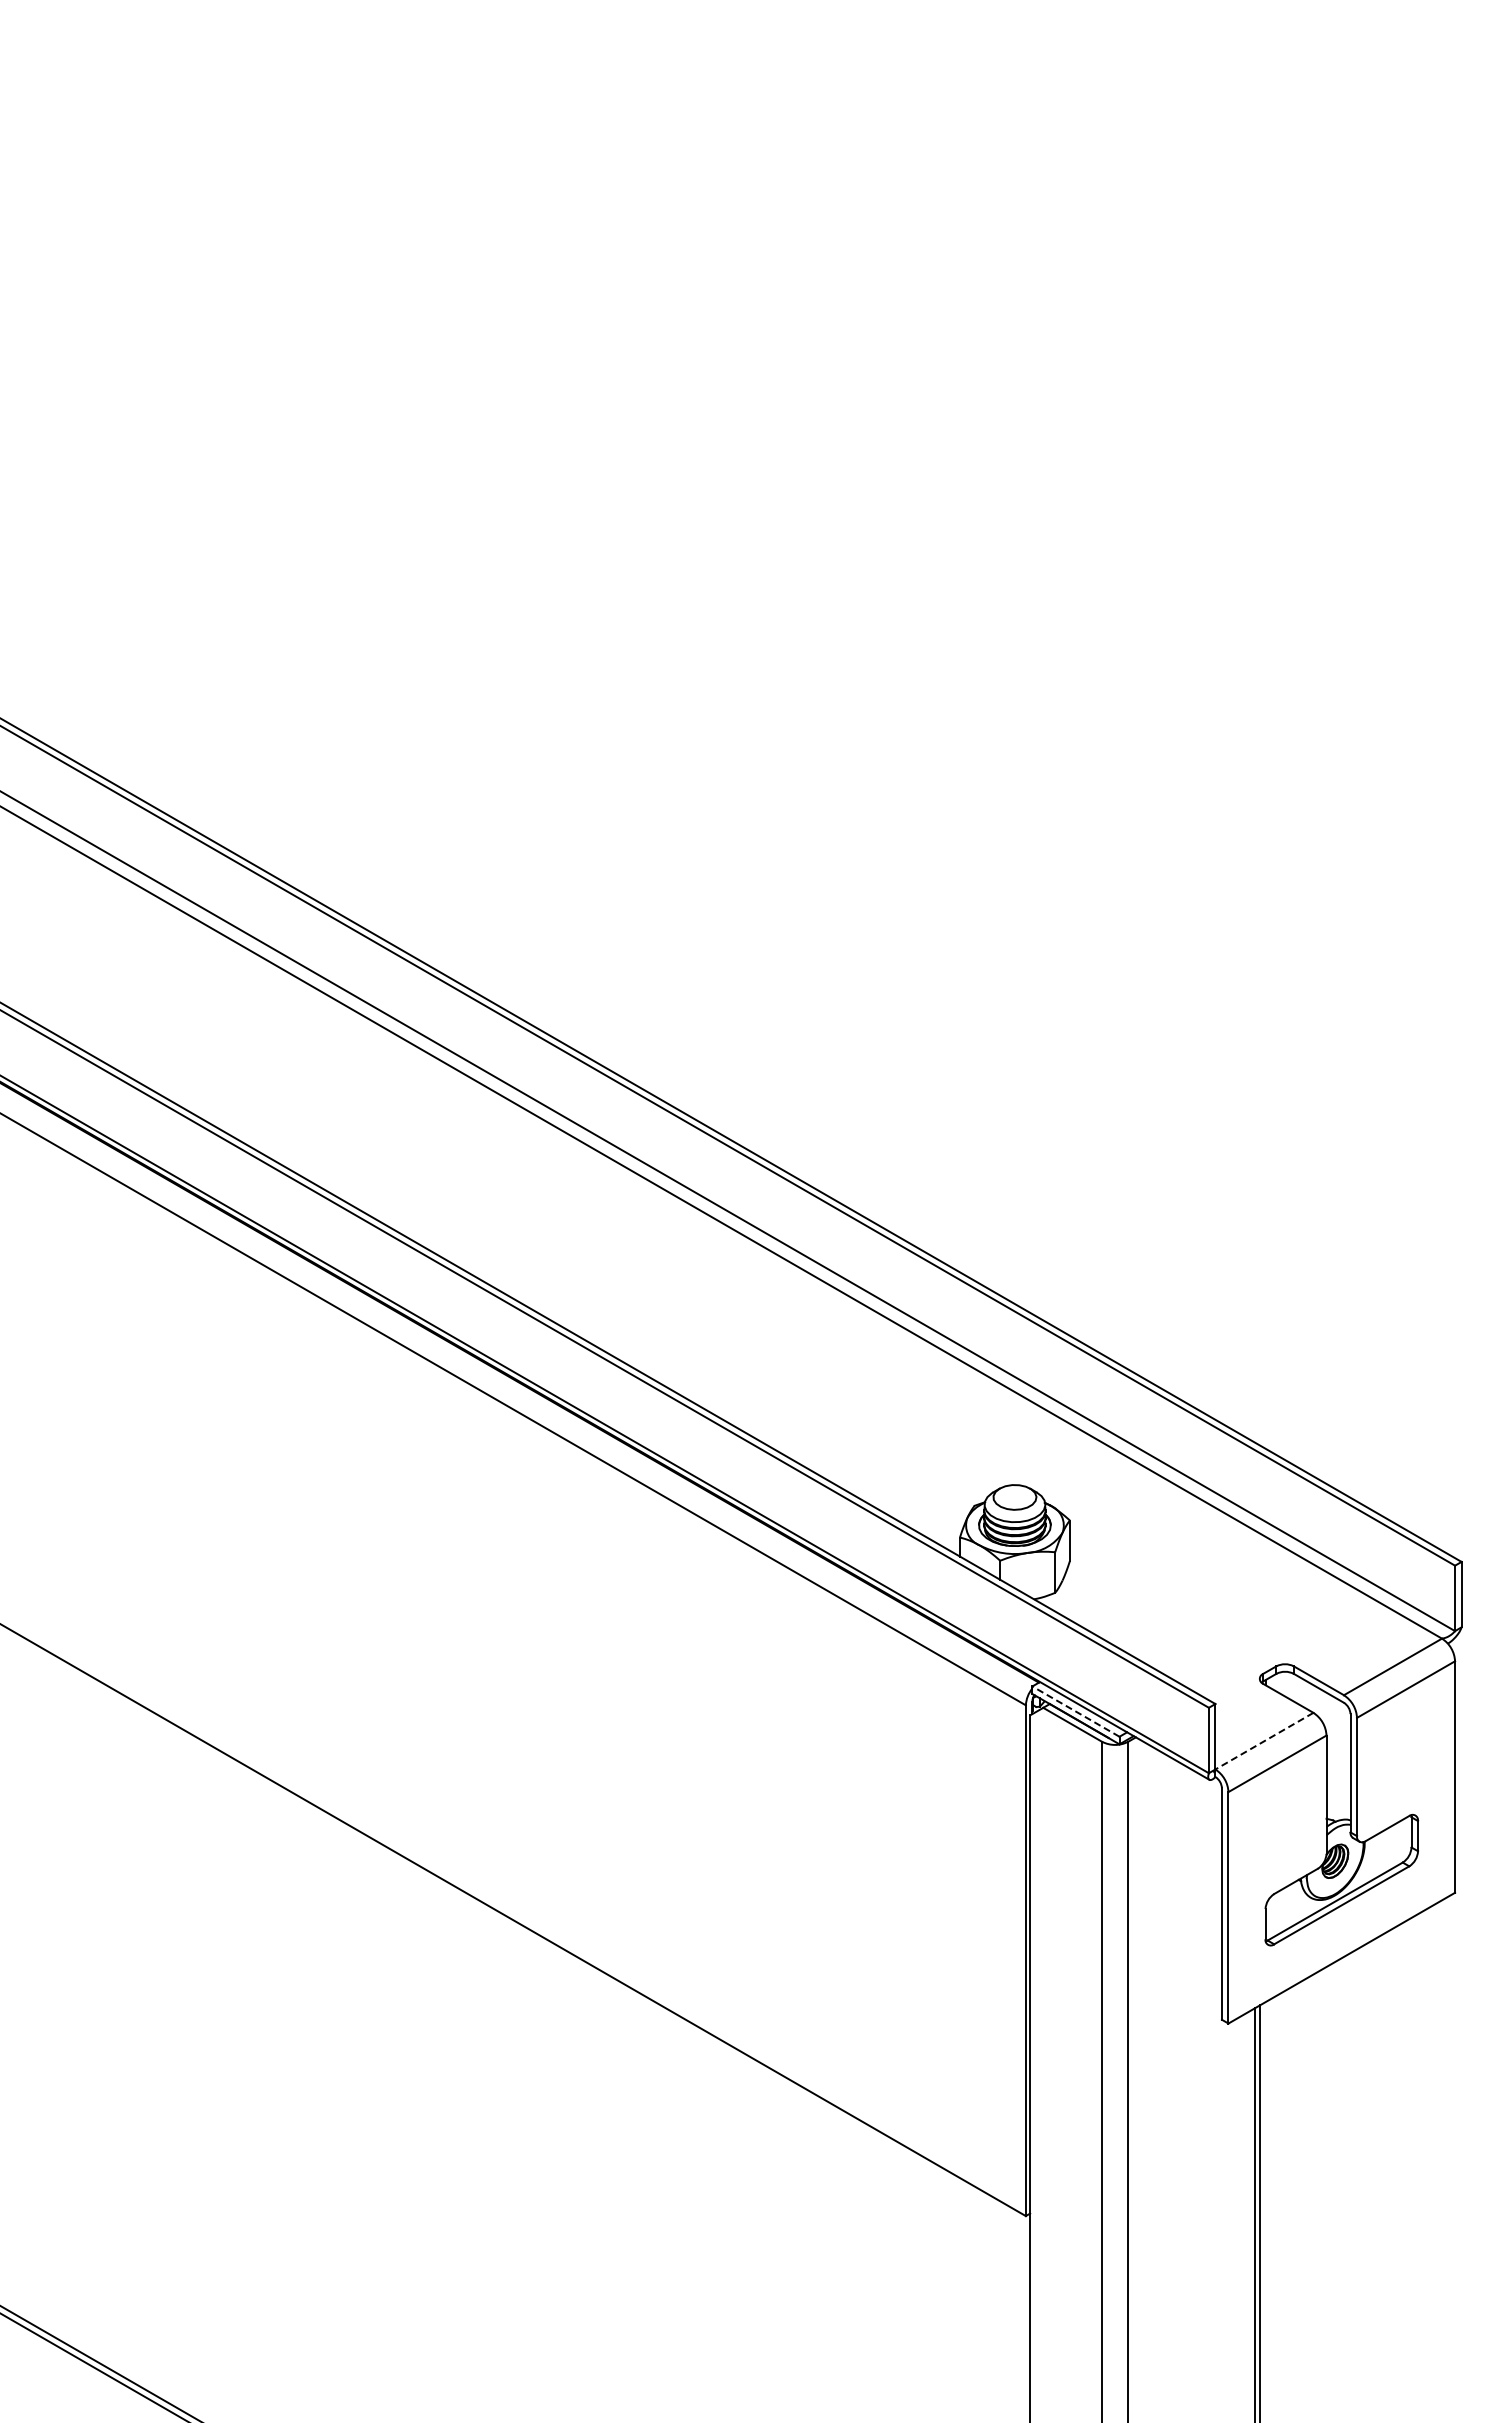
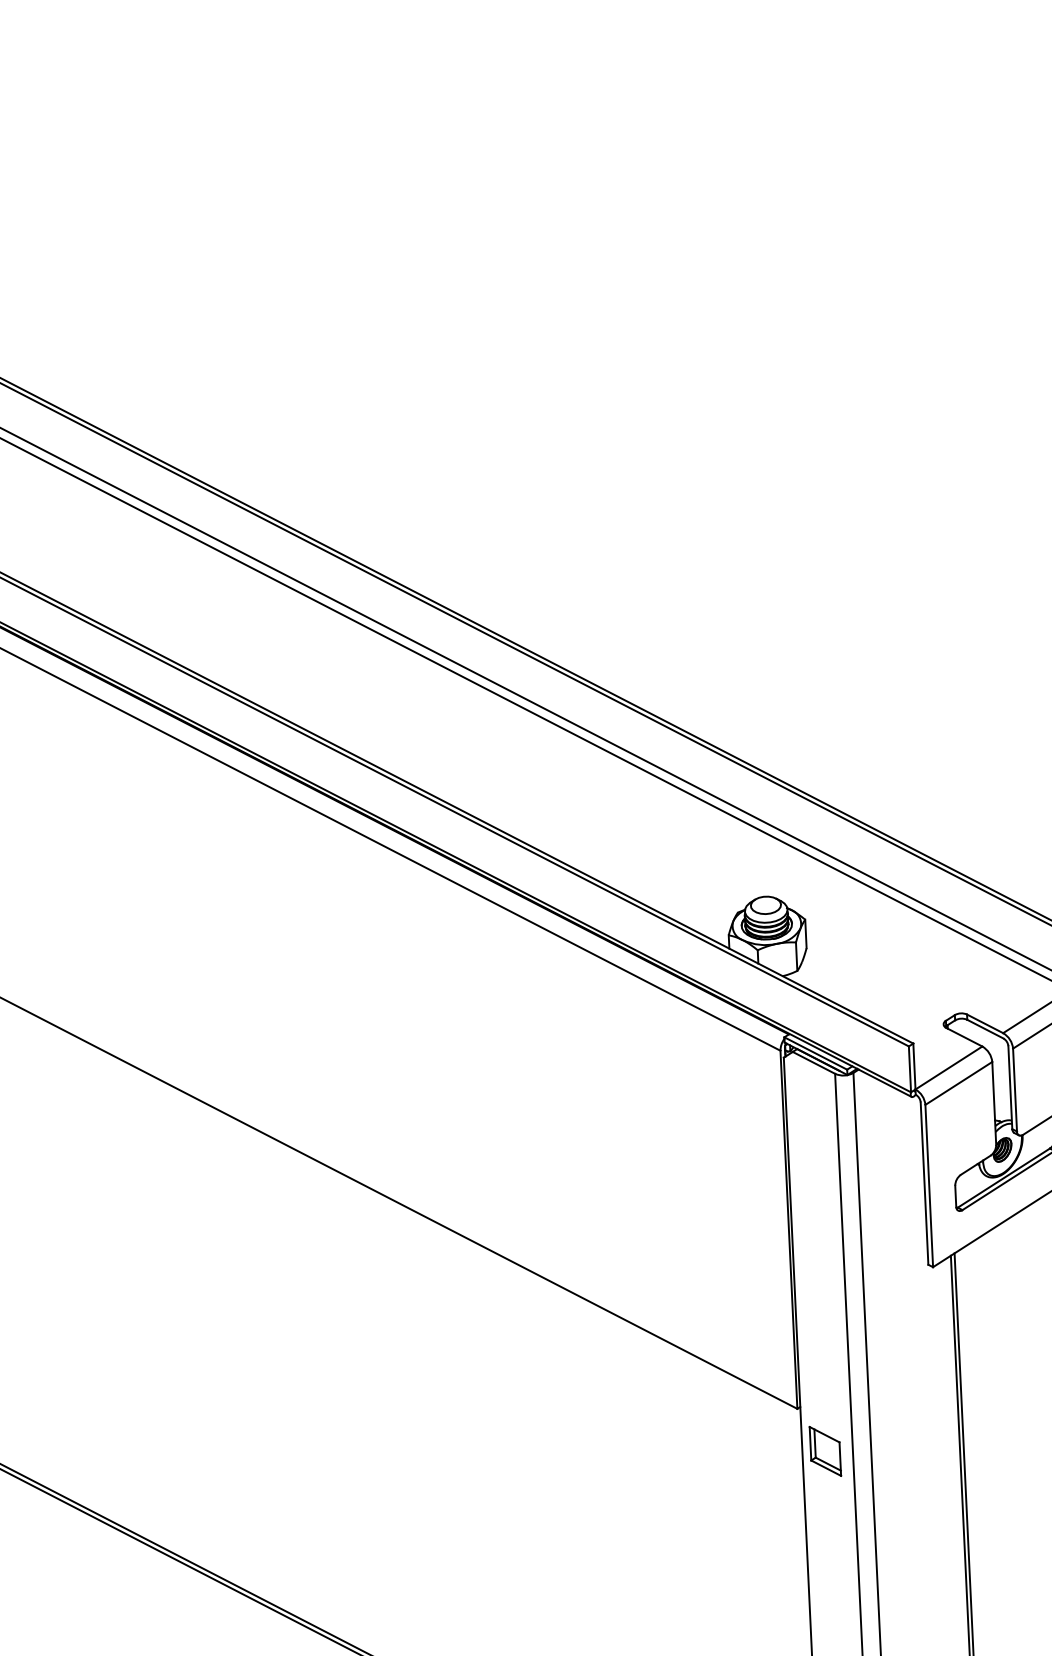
line: (1075, 1711) -> (815, 1053), dashed -> solid
line: (1264, 1741) -> (948, 1068), dashed -> solid
part: (1062, 2278) -> (825, 1451), added

